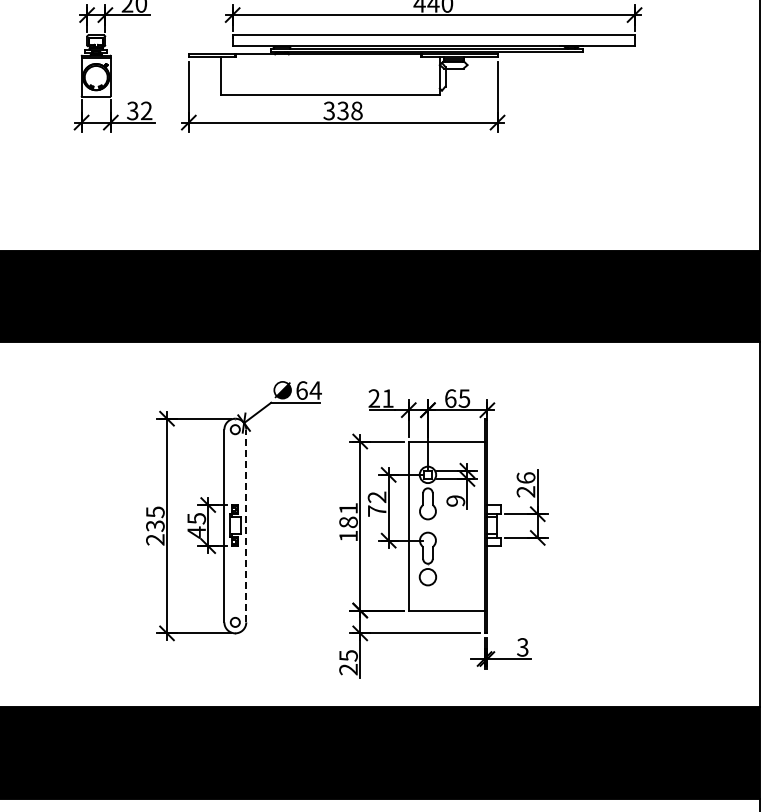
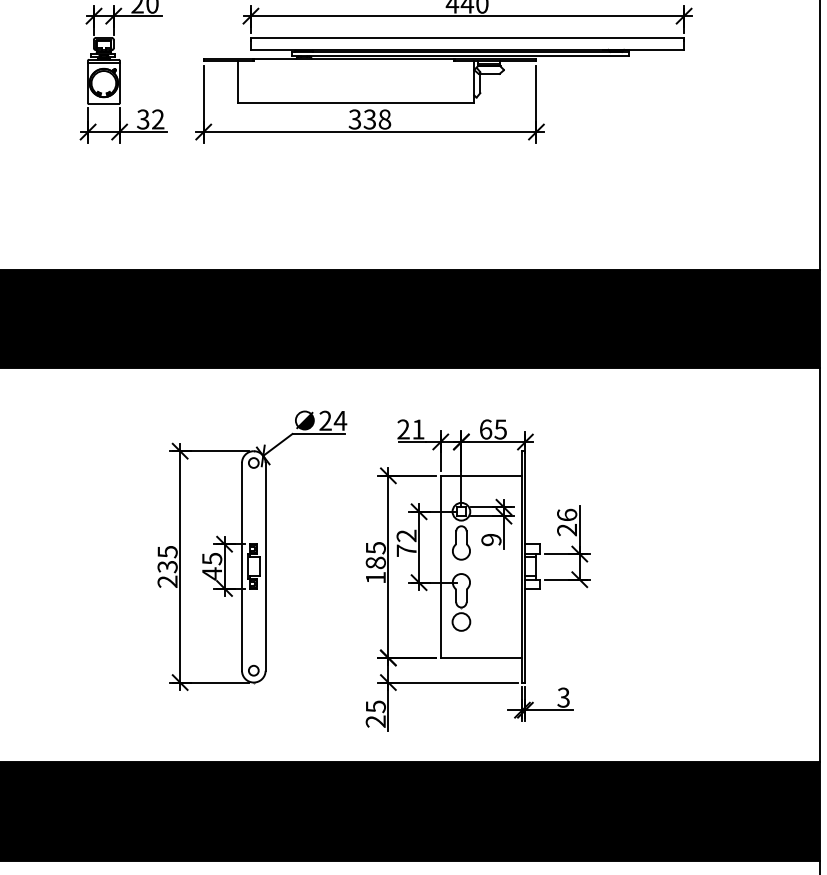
text: (301, 390) -> (325, 420), 64 -> 24
text: (348, 508) -> (375, 547), 181 -> 185
line: (246, 525) -> (265, 566), dashed -> solid

